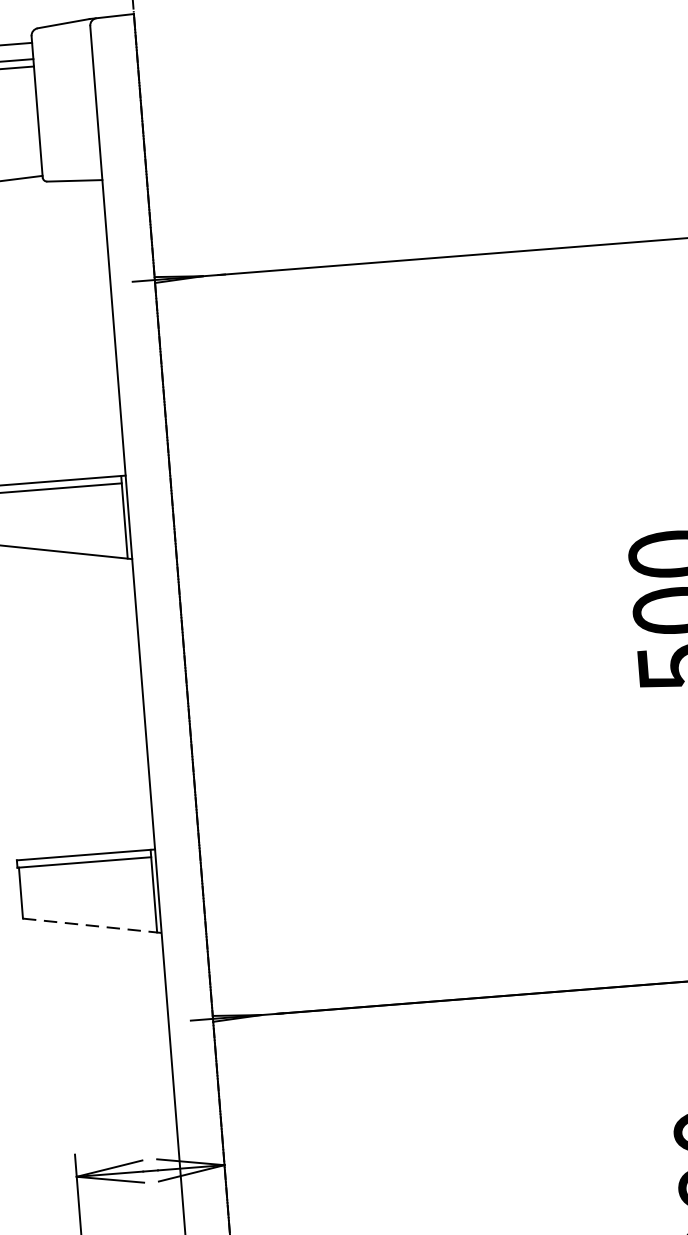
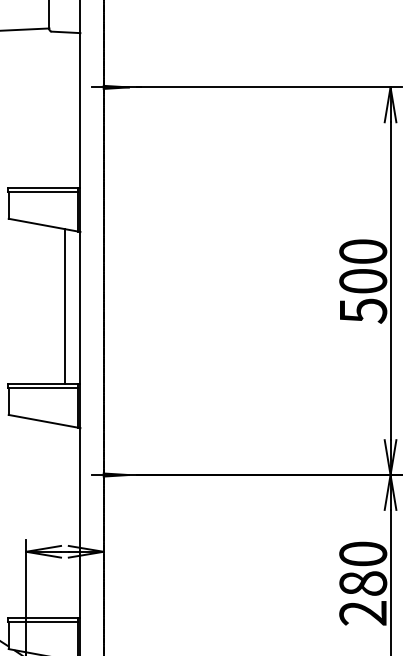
line: (113, 703) -> (64, 306), added
line: (94, 925) -> (45, 421), dashed -> solid

